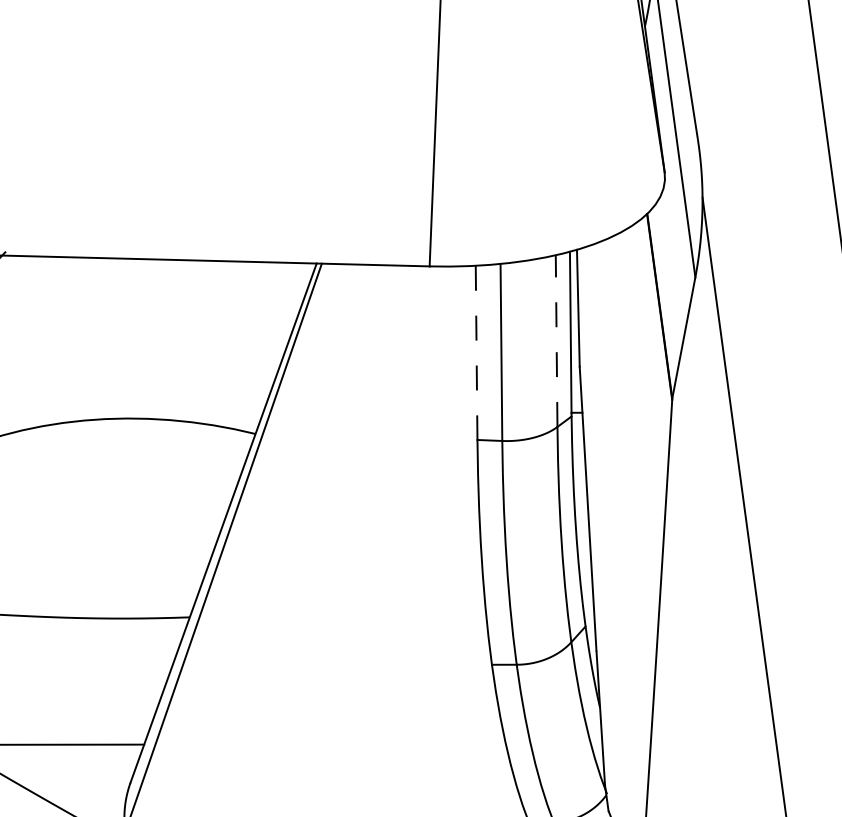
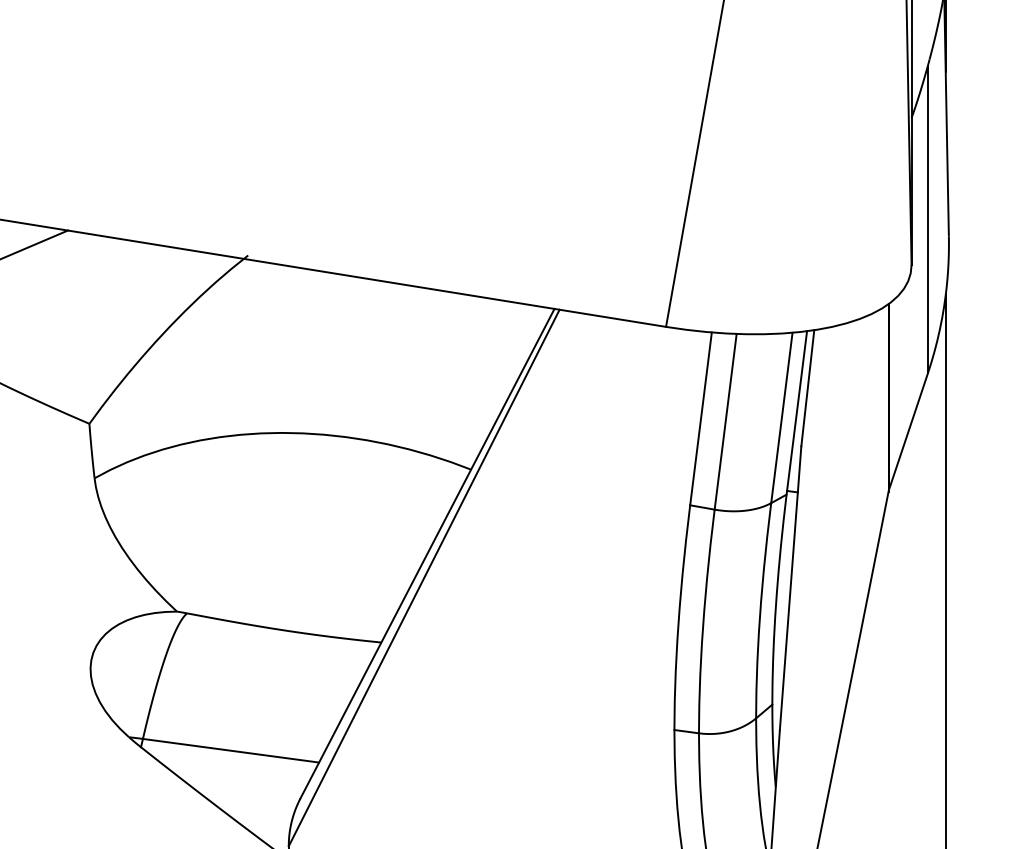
line: (556, 340) -> (781, 417), dashed -> solid
line: (476, 353) -> (700, 419), dashed -> solid

